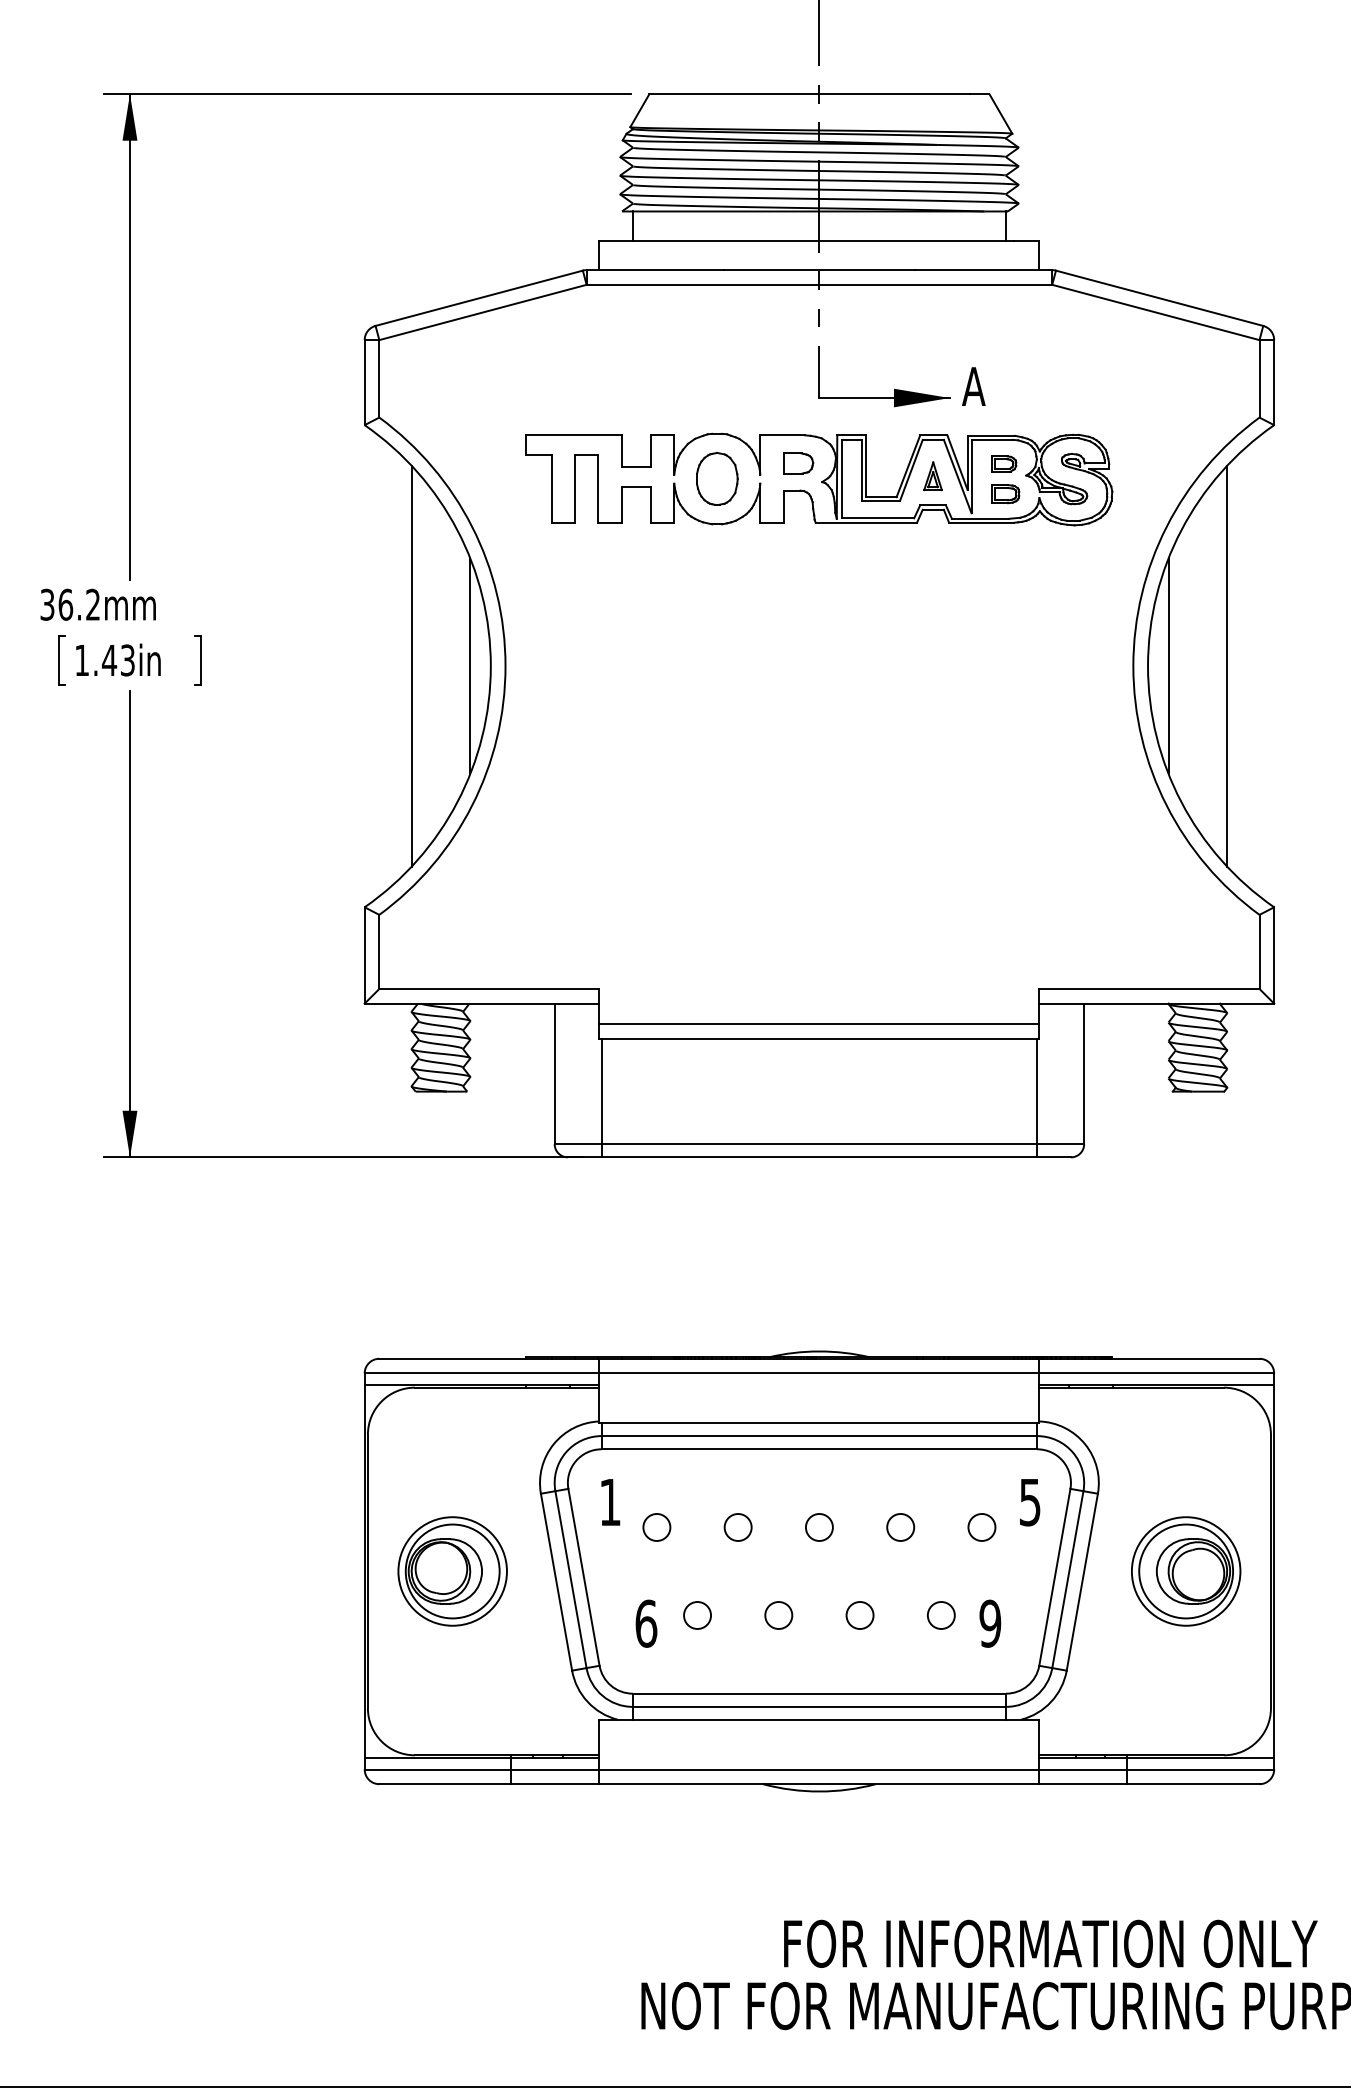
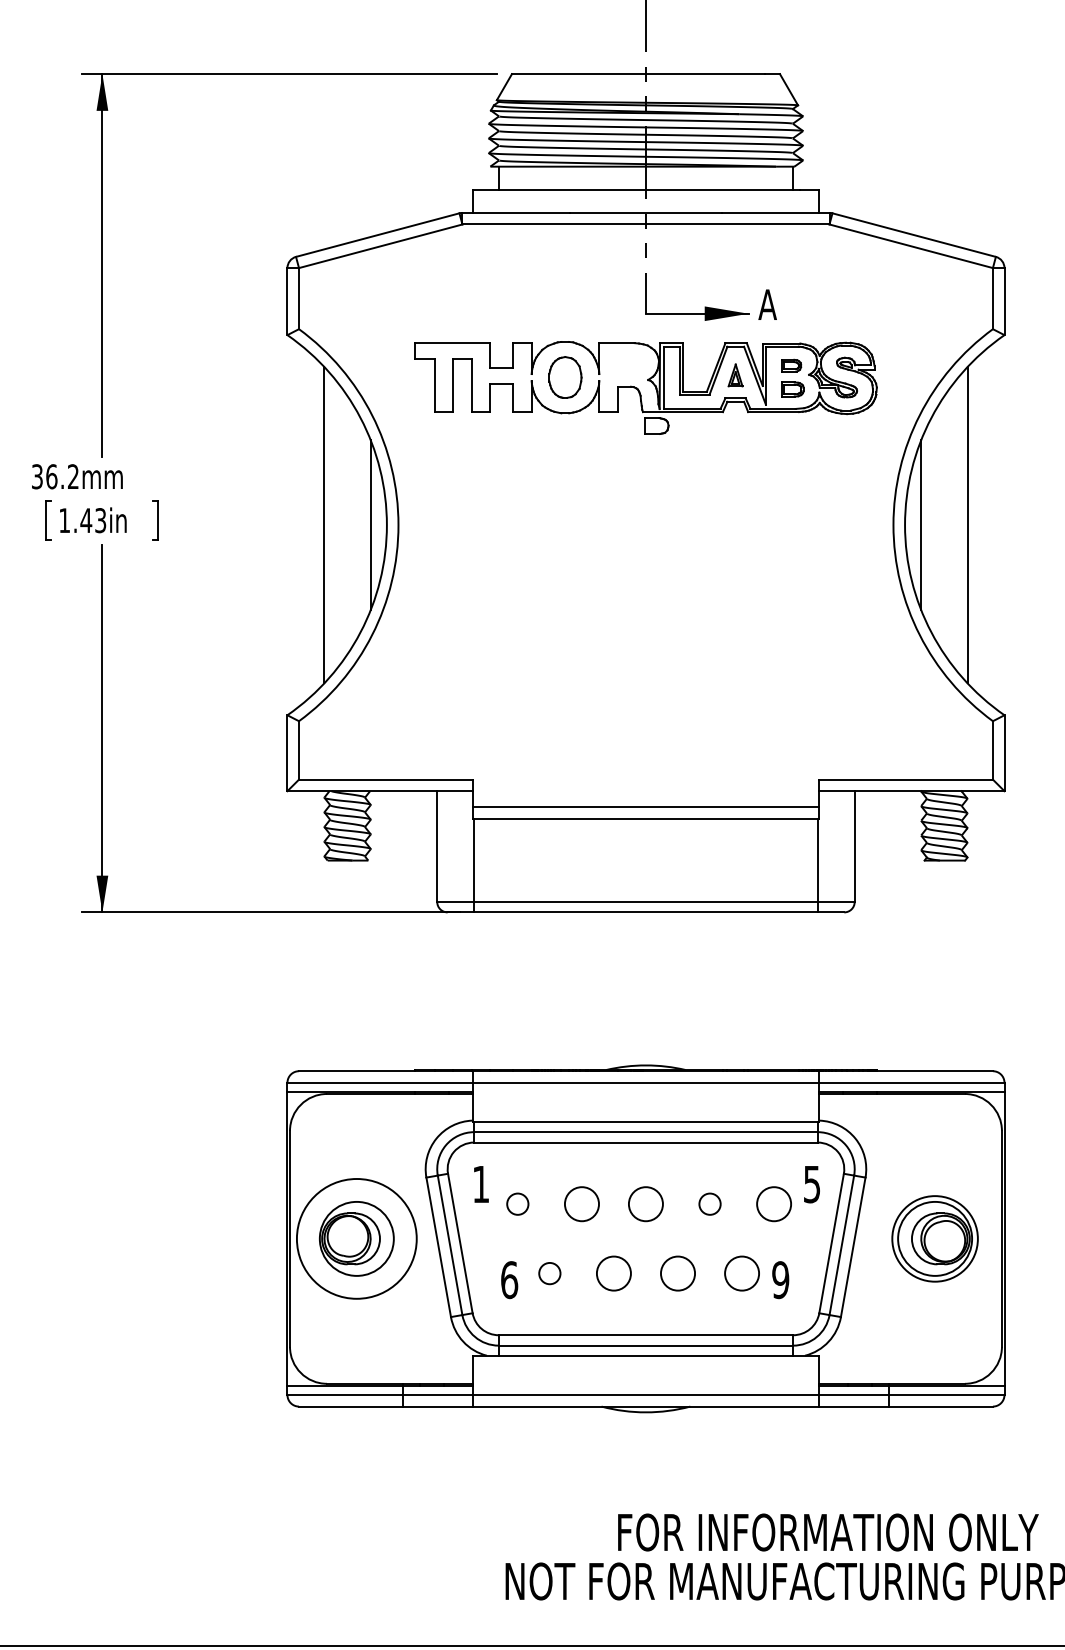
part: (798, 463) -> (657, 426), moved
circle: (981, 1526) -> (773, 1203), size x1.6
circle: (737, 1527) -> (581, 1204), size x1.6
circle: (819, 1527) -> (646, 1204), size x1.6
circle: (452, 1571) -> (356, 1238), size x1.4
circle: (778, 1615) -> (613, 1273), size x1.6
circle: (859, 1615) -> (677, 1273), size x1.6
circle: (940, 1615) -> (741, 1273), size x1.6

